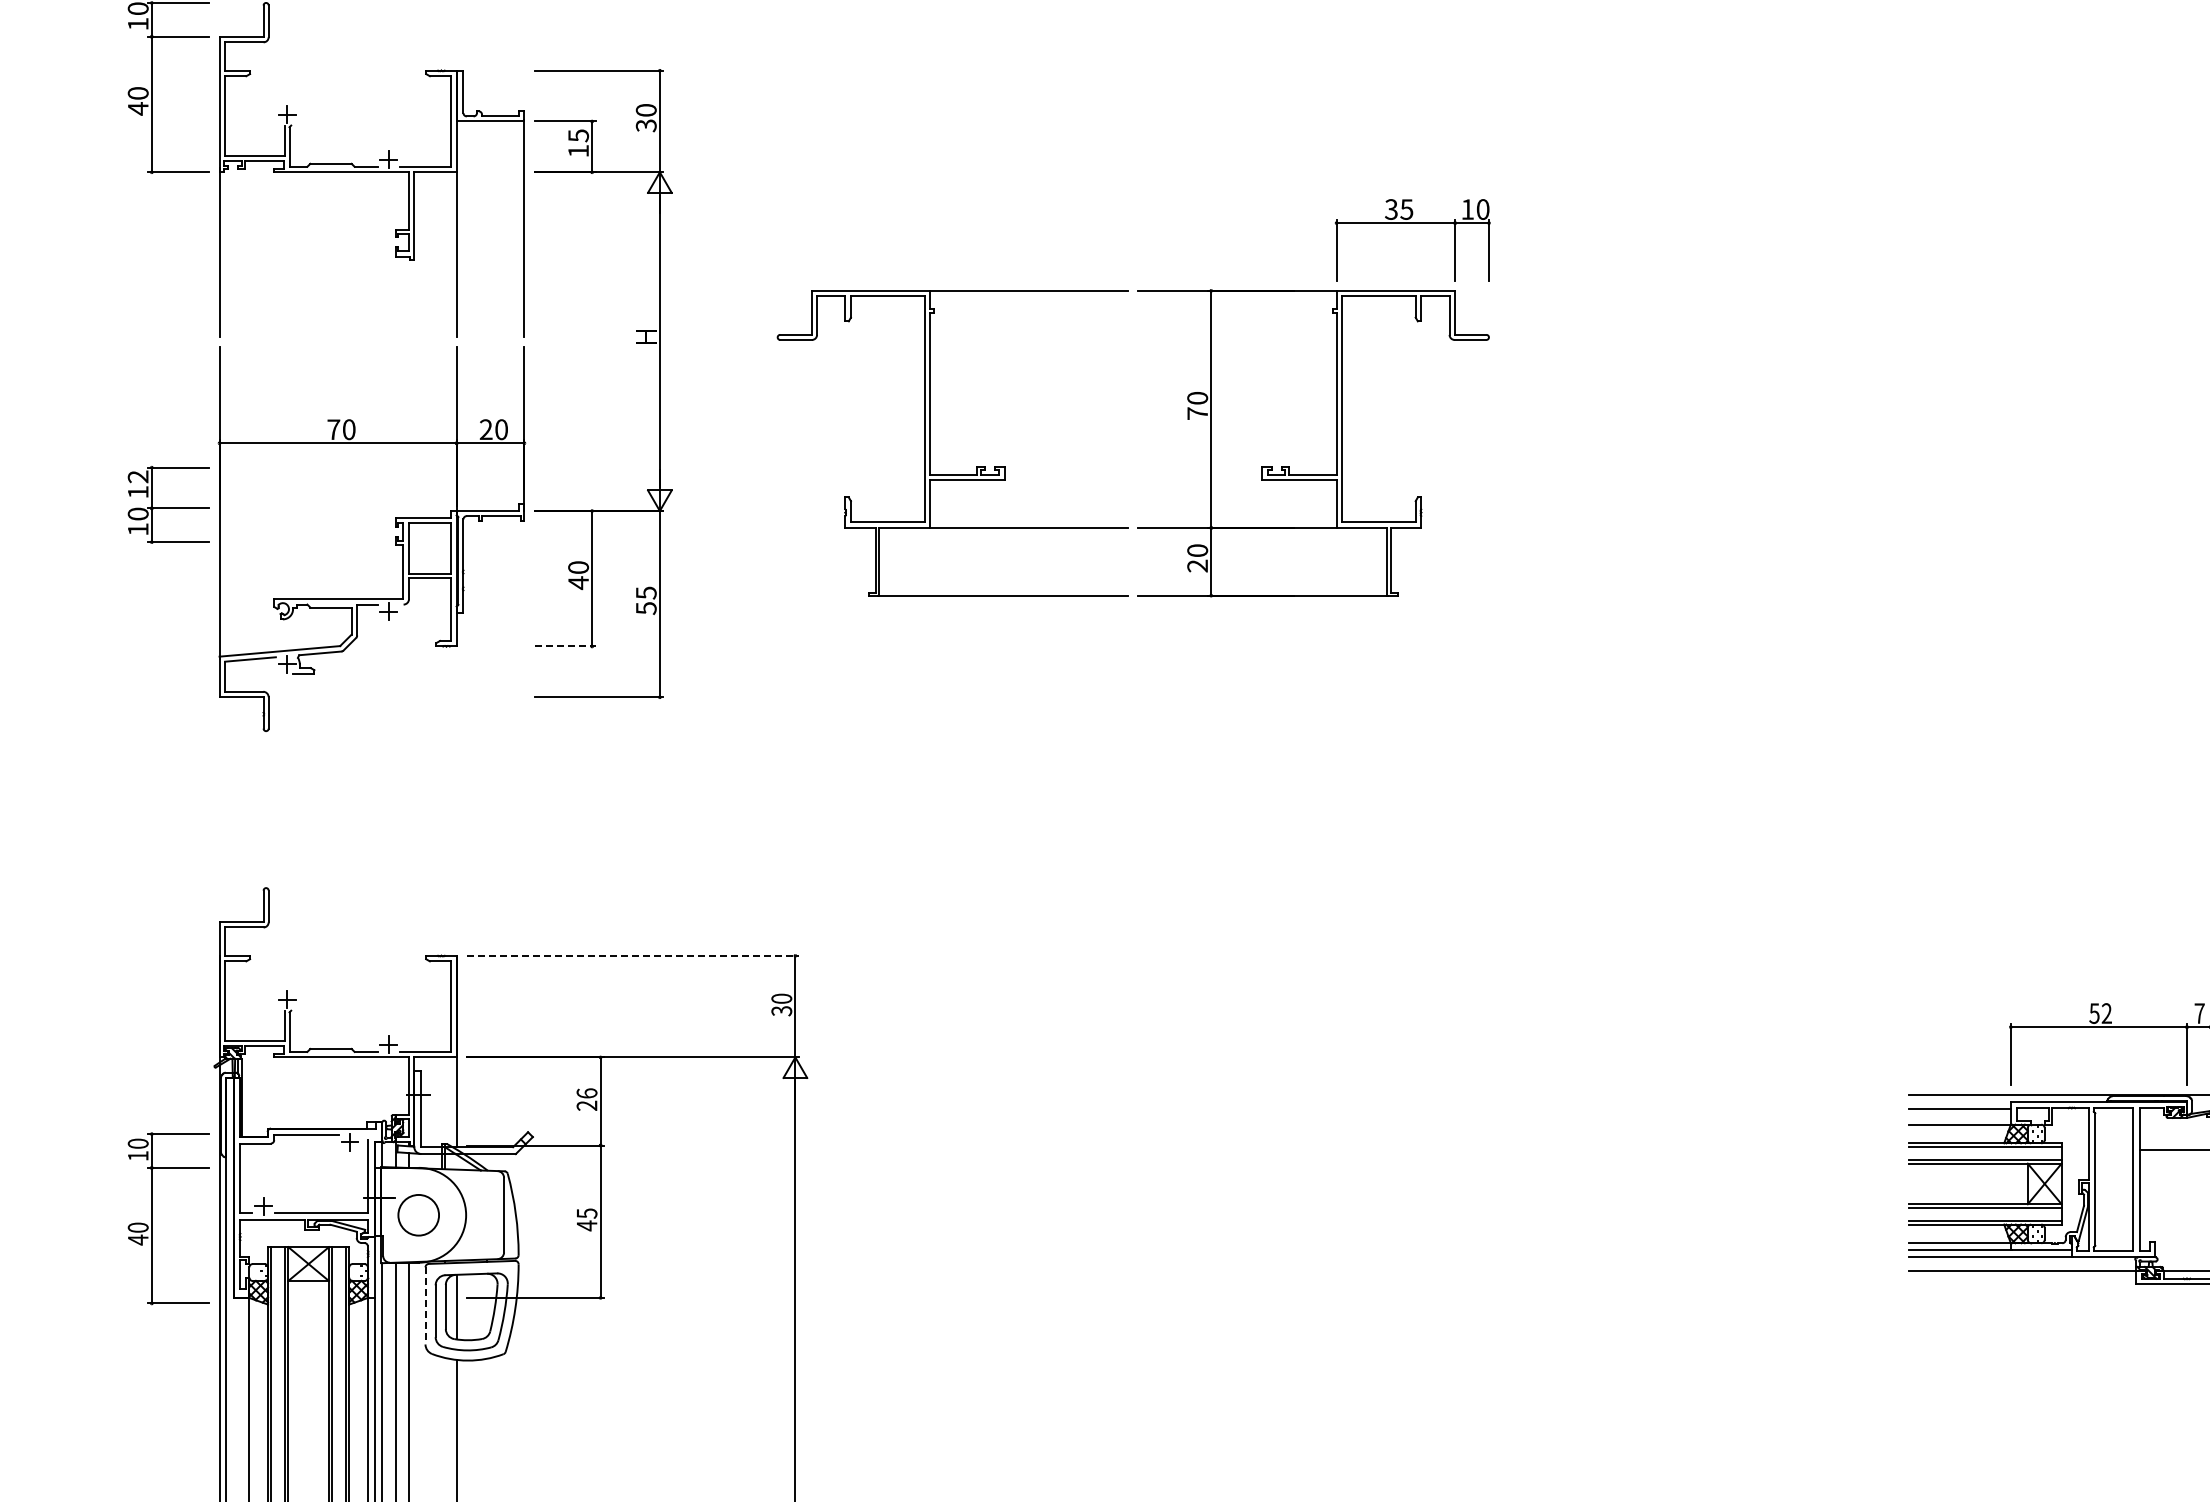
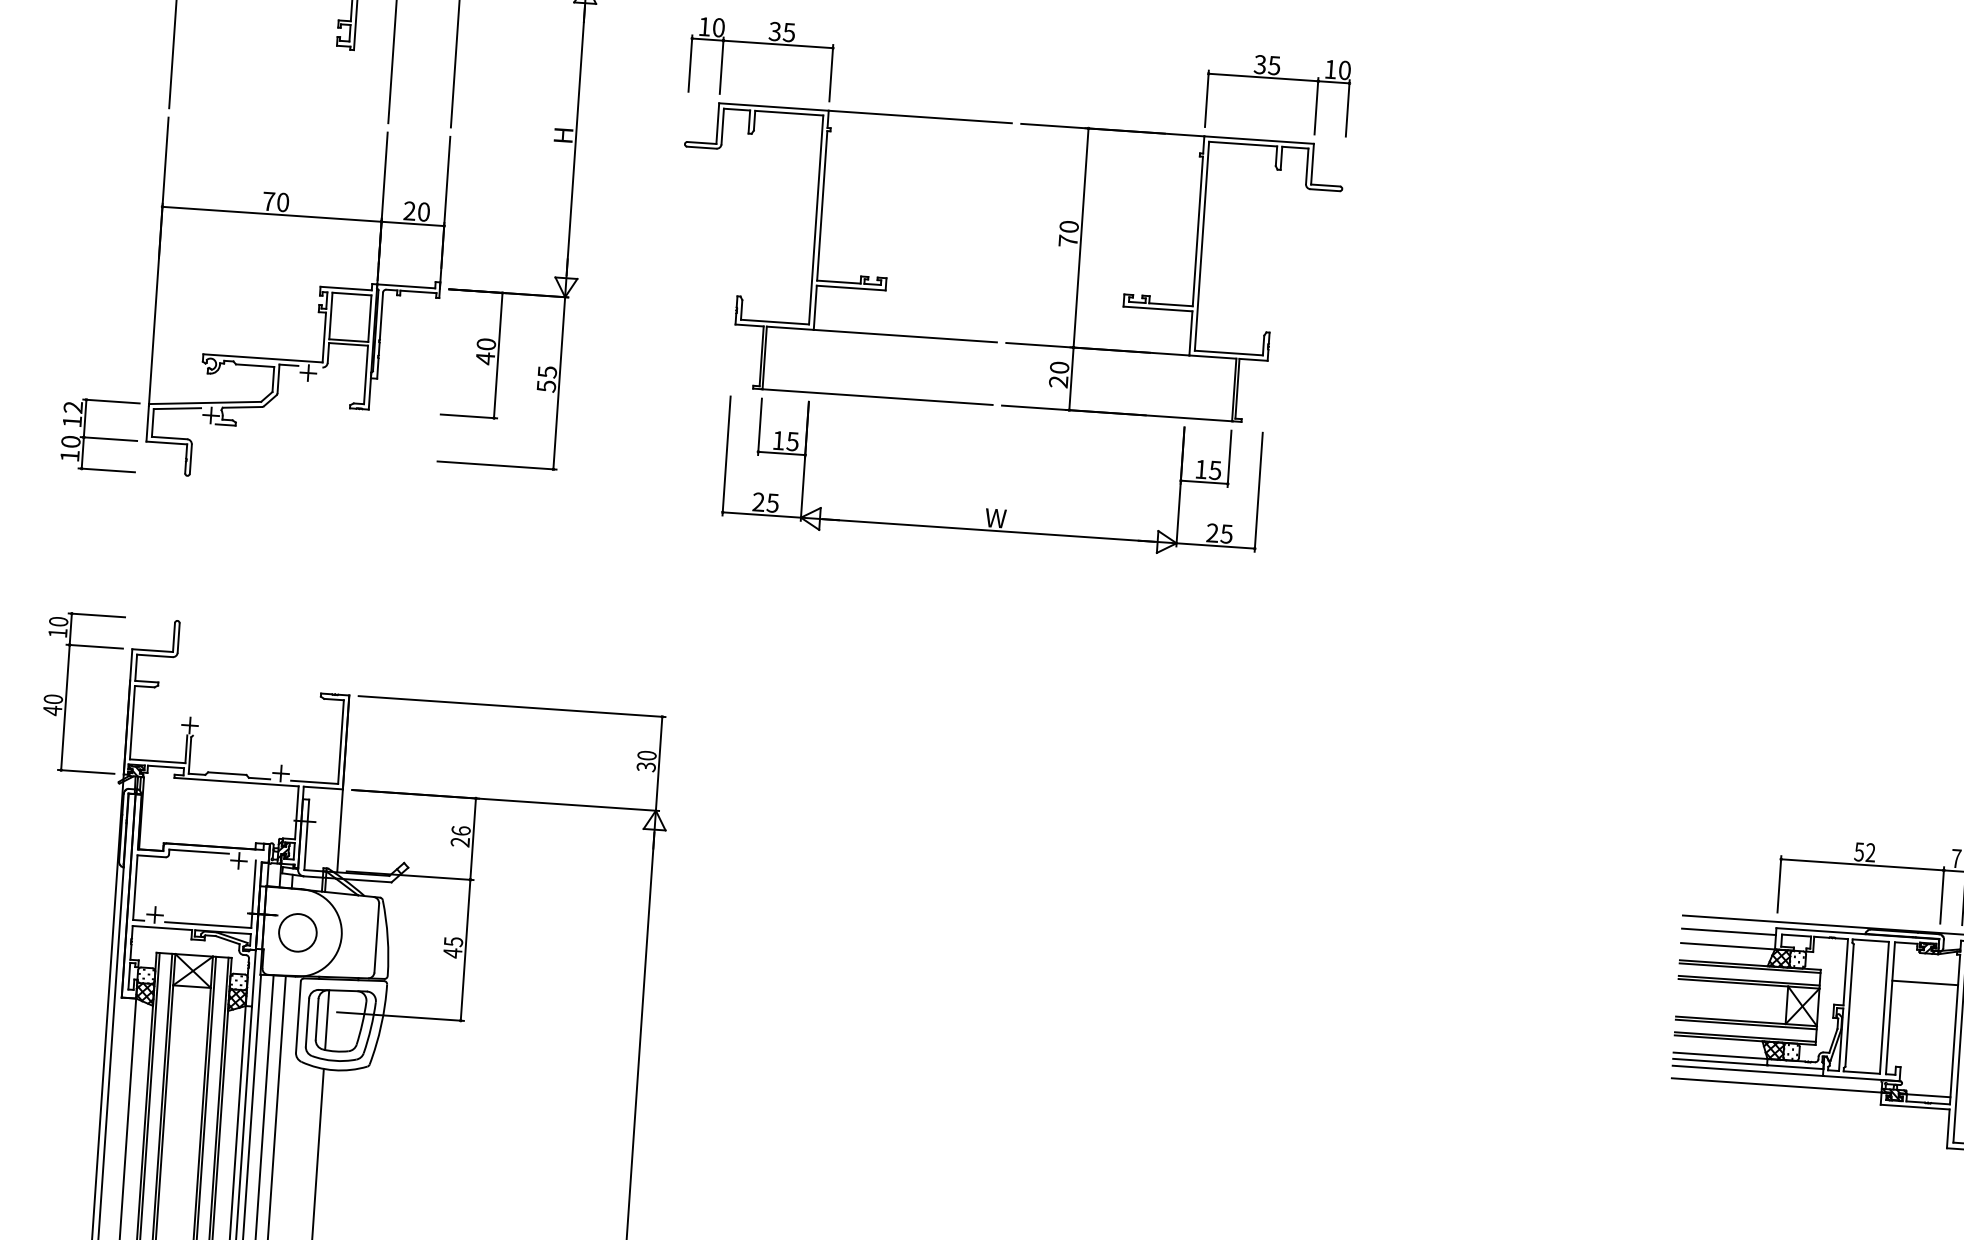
part: (853, 223) -> (762, 43), added
part: (168, 504) -> (99, 434), moved
line: (565, 646) -> (469, 416), dashed -> solid
part: (1131, 707) -> (988, 508), added
line: (632, 955) -> (511, 706), dashed -> solid
part: (152, 1218) -> (67, 691), moved
line: (425, 1305) -> (298, 1016), dashed -> solid

